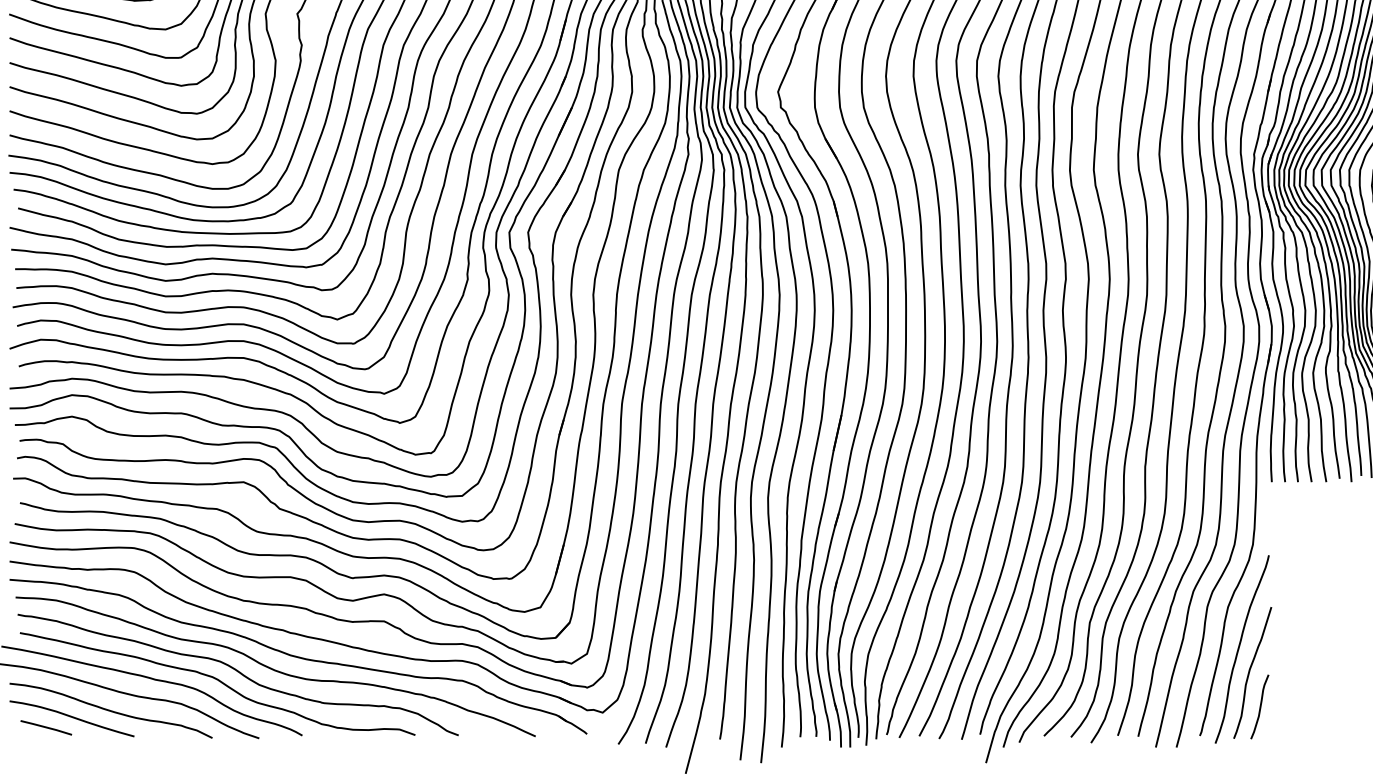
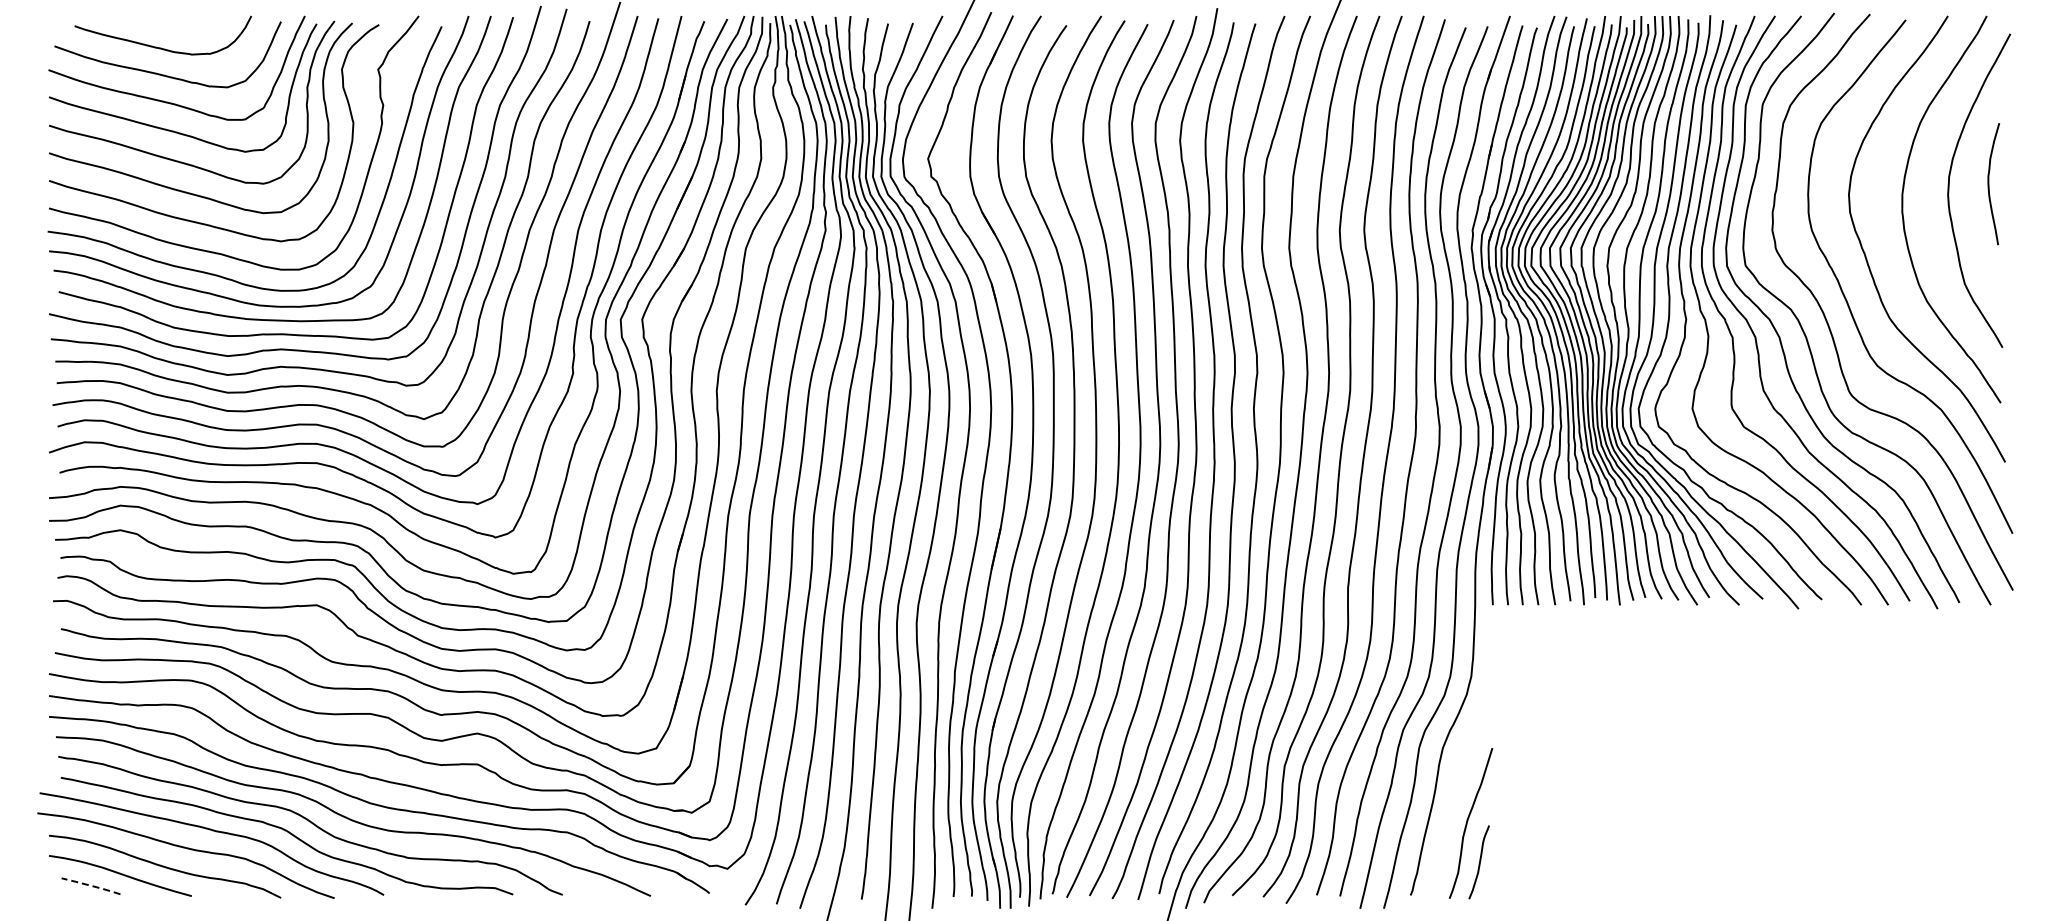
curve: (1240, 647) -> (1456, 794), removed
line: (46, 727) -> (91, 885), solid -> dashed

